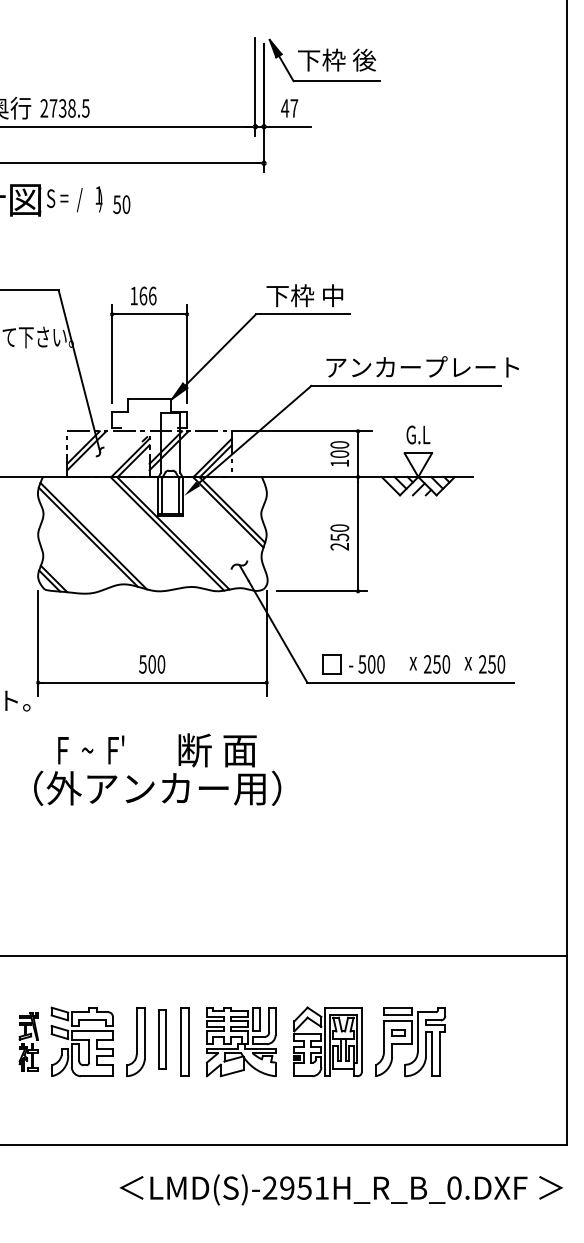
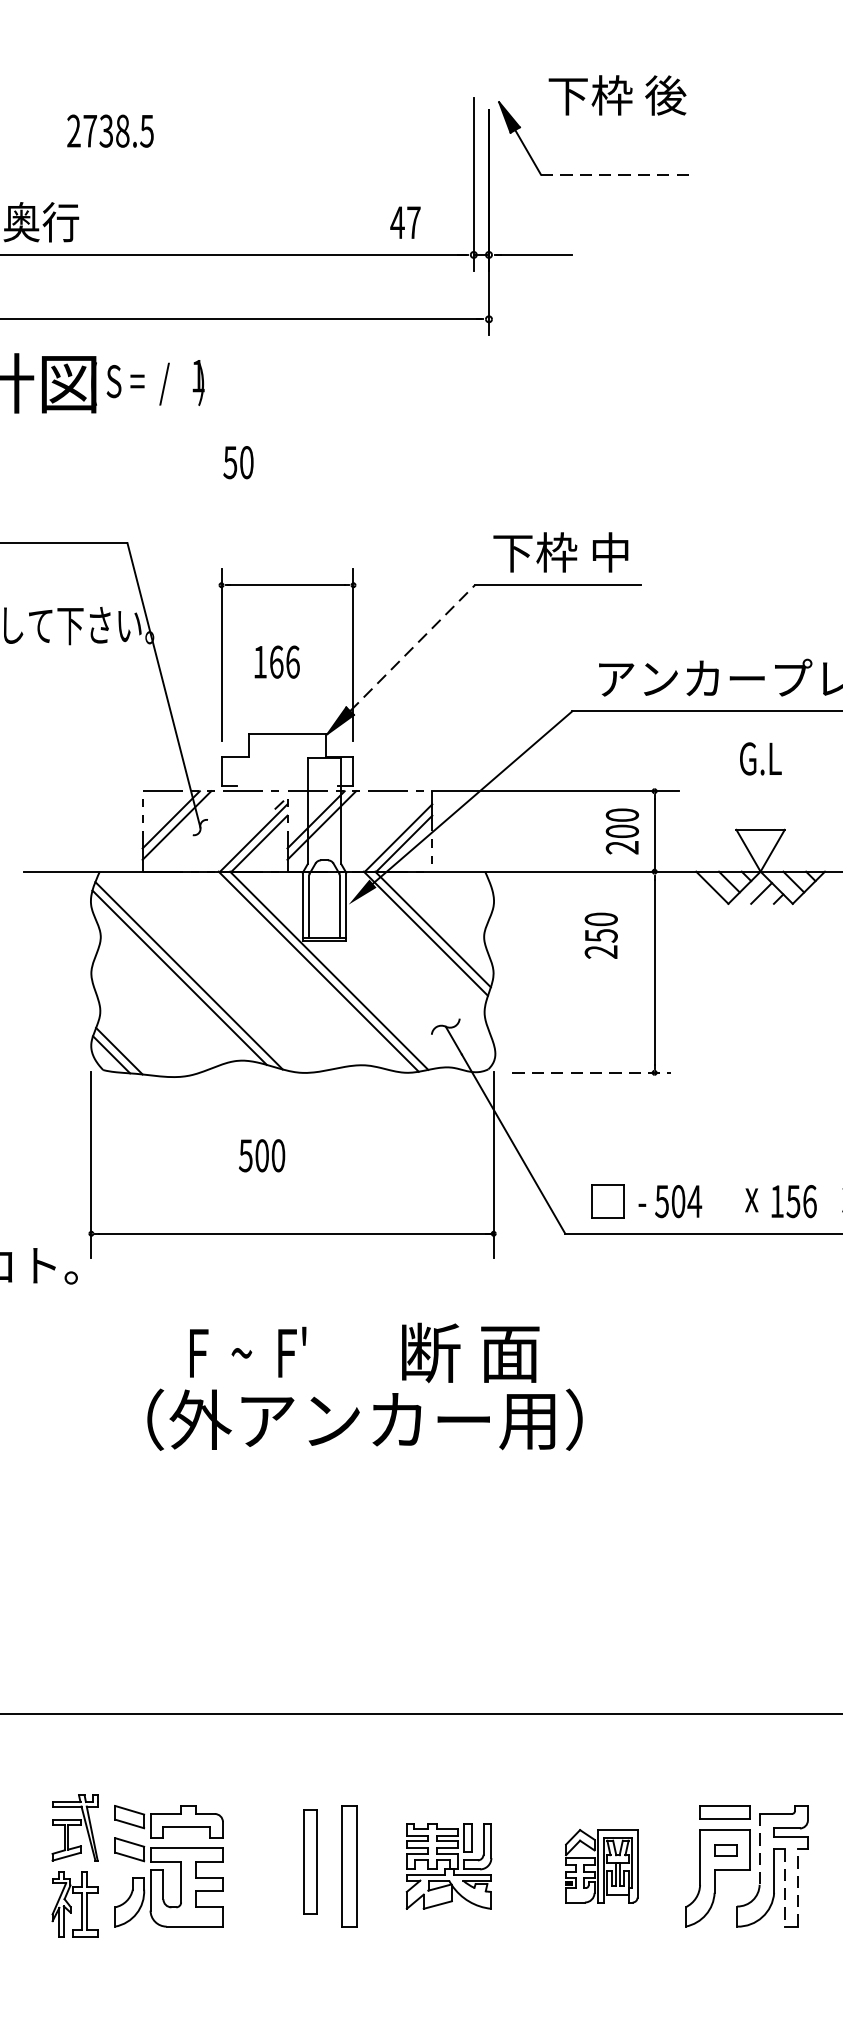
text: (336, 59) -> (616, 94), moved
line: (337, 81) -> (618, 175), solid -> dashed
text: (64, 108) -> (109, 131), moved
text: (289, 108) -> (405, 222), moved
text: (121, 204) -> (238, 462), moved
text: (143, 295) -> (276, 661), moved
line: (220, 349) -> (412, 647), solid -> dashed
text: (418, 434) -> (760, 758), moved
text: (339, 463) -> (621, 847), 100 -> 200
text: (339, 537) -> (600, 935), moved
line: (322, 591) -> (591, 1073), solid -> dashed
text: (152, 664) -> (262, 1155), moved
text: (380, 664) -> (694, 1201), 500 -> 504
text: (437, 664) -> (794, 1201), 250 -> 156
text: (157, 769) -> (364, 1386), moved
line: (417, 1032) -> (759, 1849), solid -> dashed
part: (28, 1041) -> (74, 1865), size x1.4
part: (327, 1041) -> (600, 1865), size x0.6
part: (135, 1042) -> (262, 1867), removed
part: (241, 1042) -> (449, 1867), size x0.7
line: (432, 1054) -> (785, 1888), solid -> dashed
line: (439, 1054) -> (797, 1888), solid -> dashed

